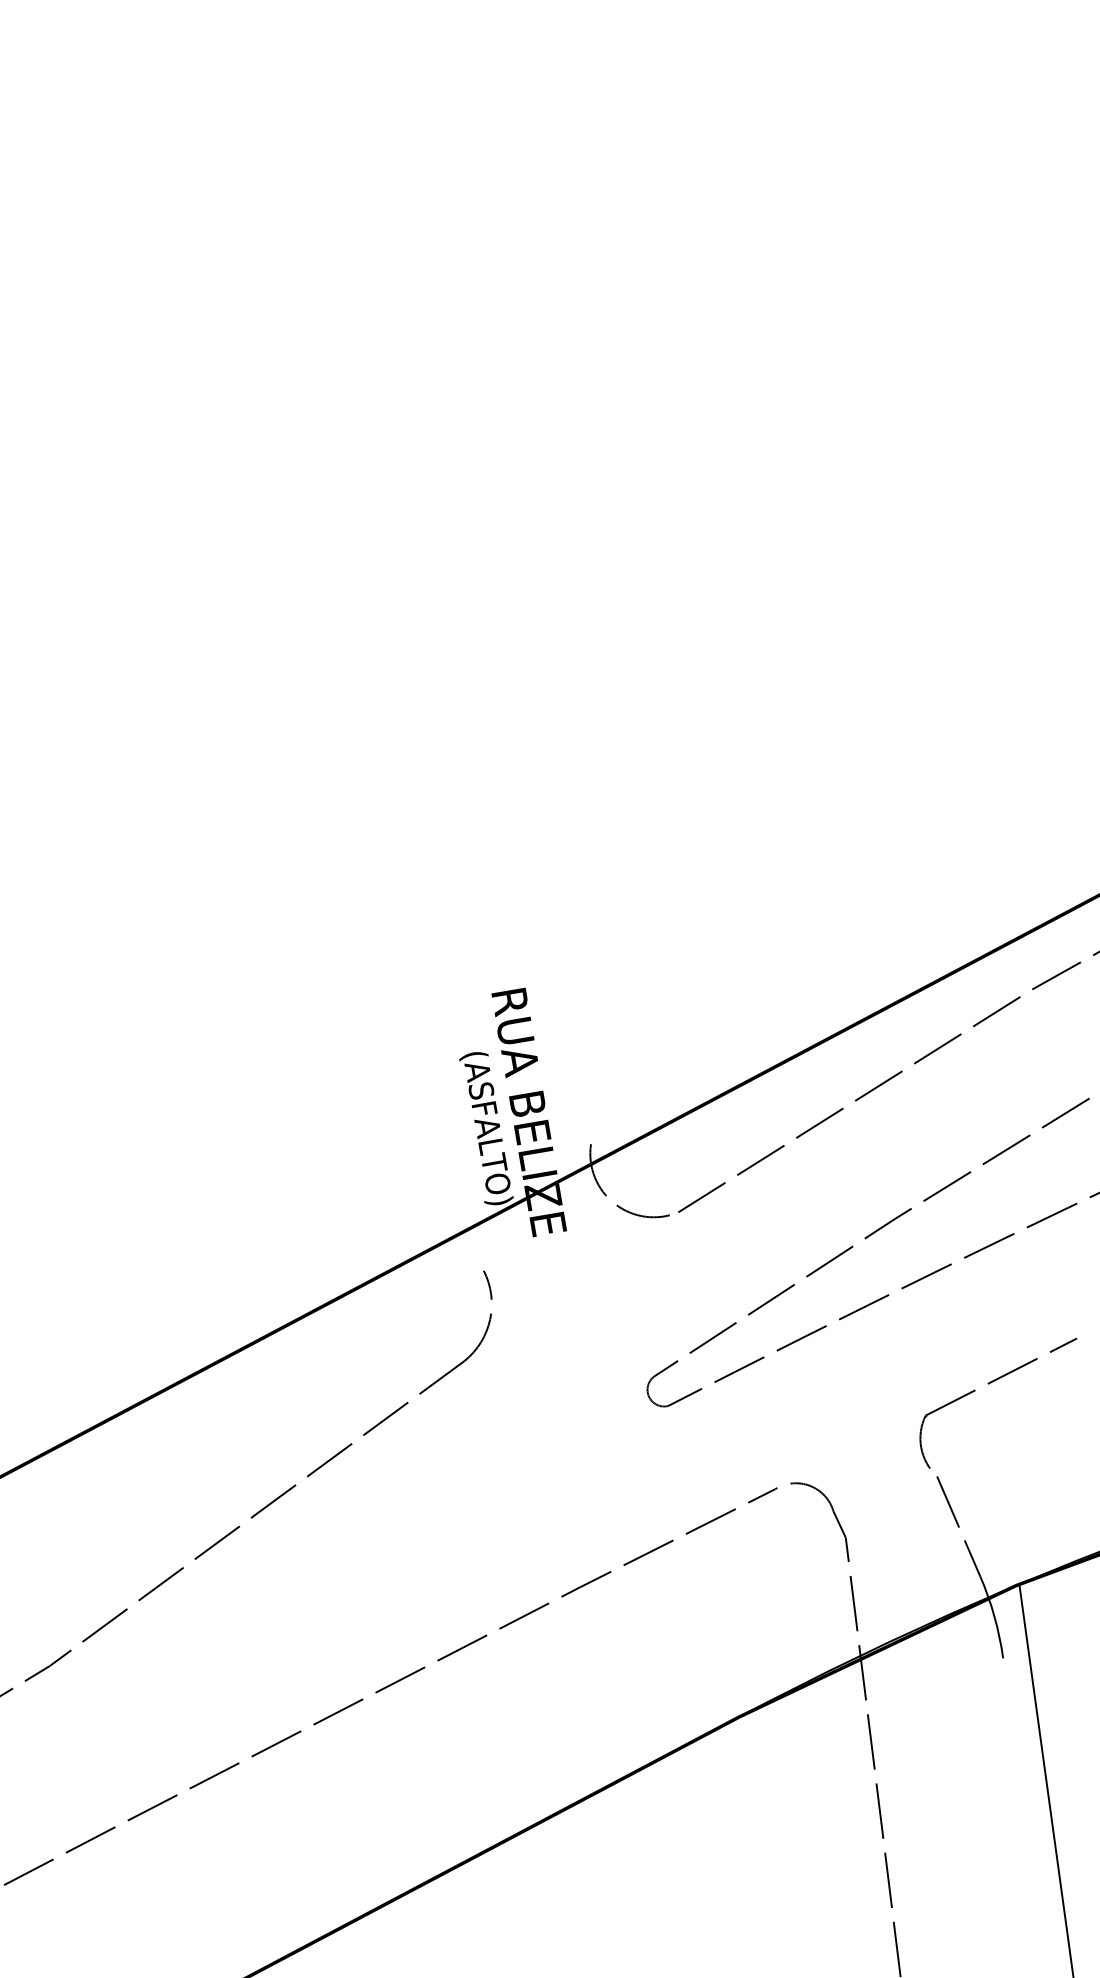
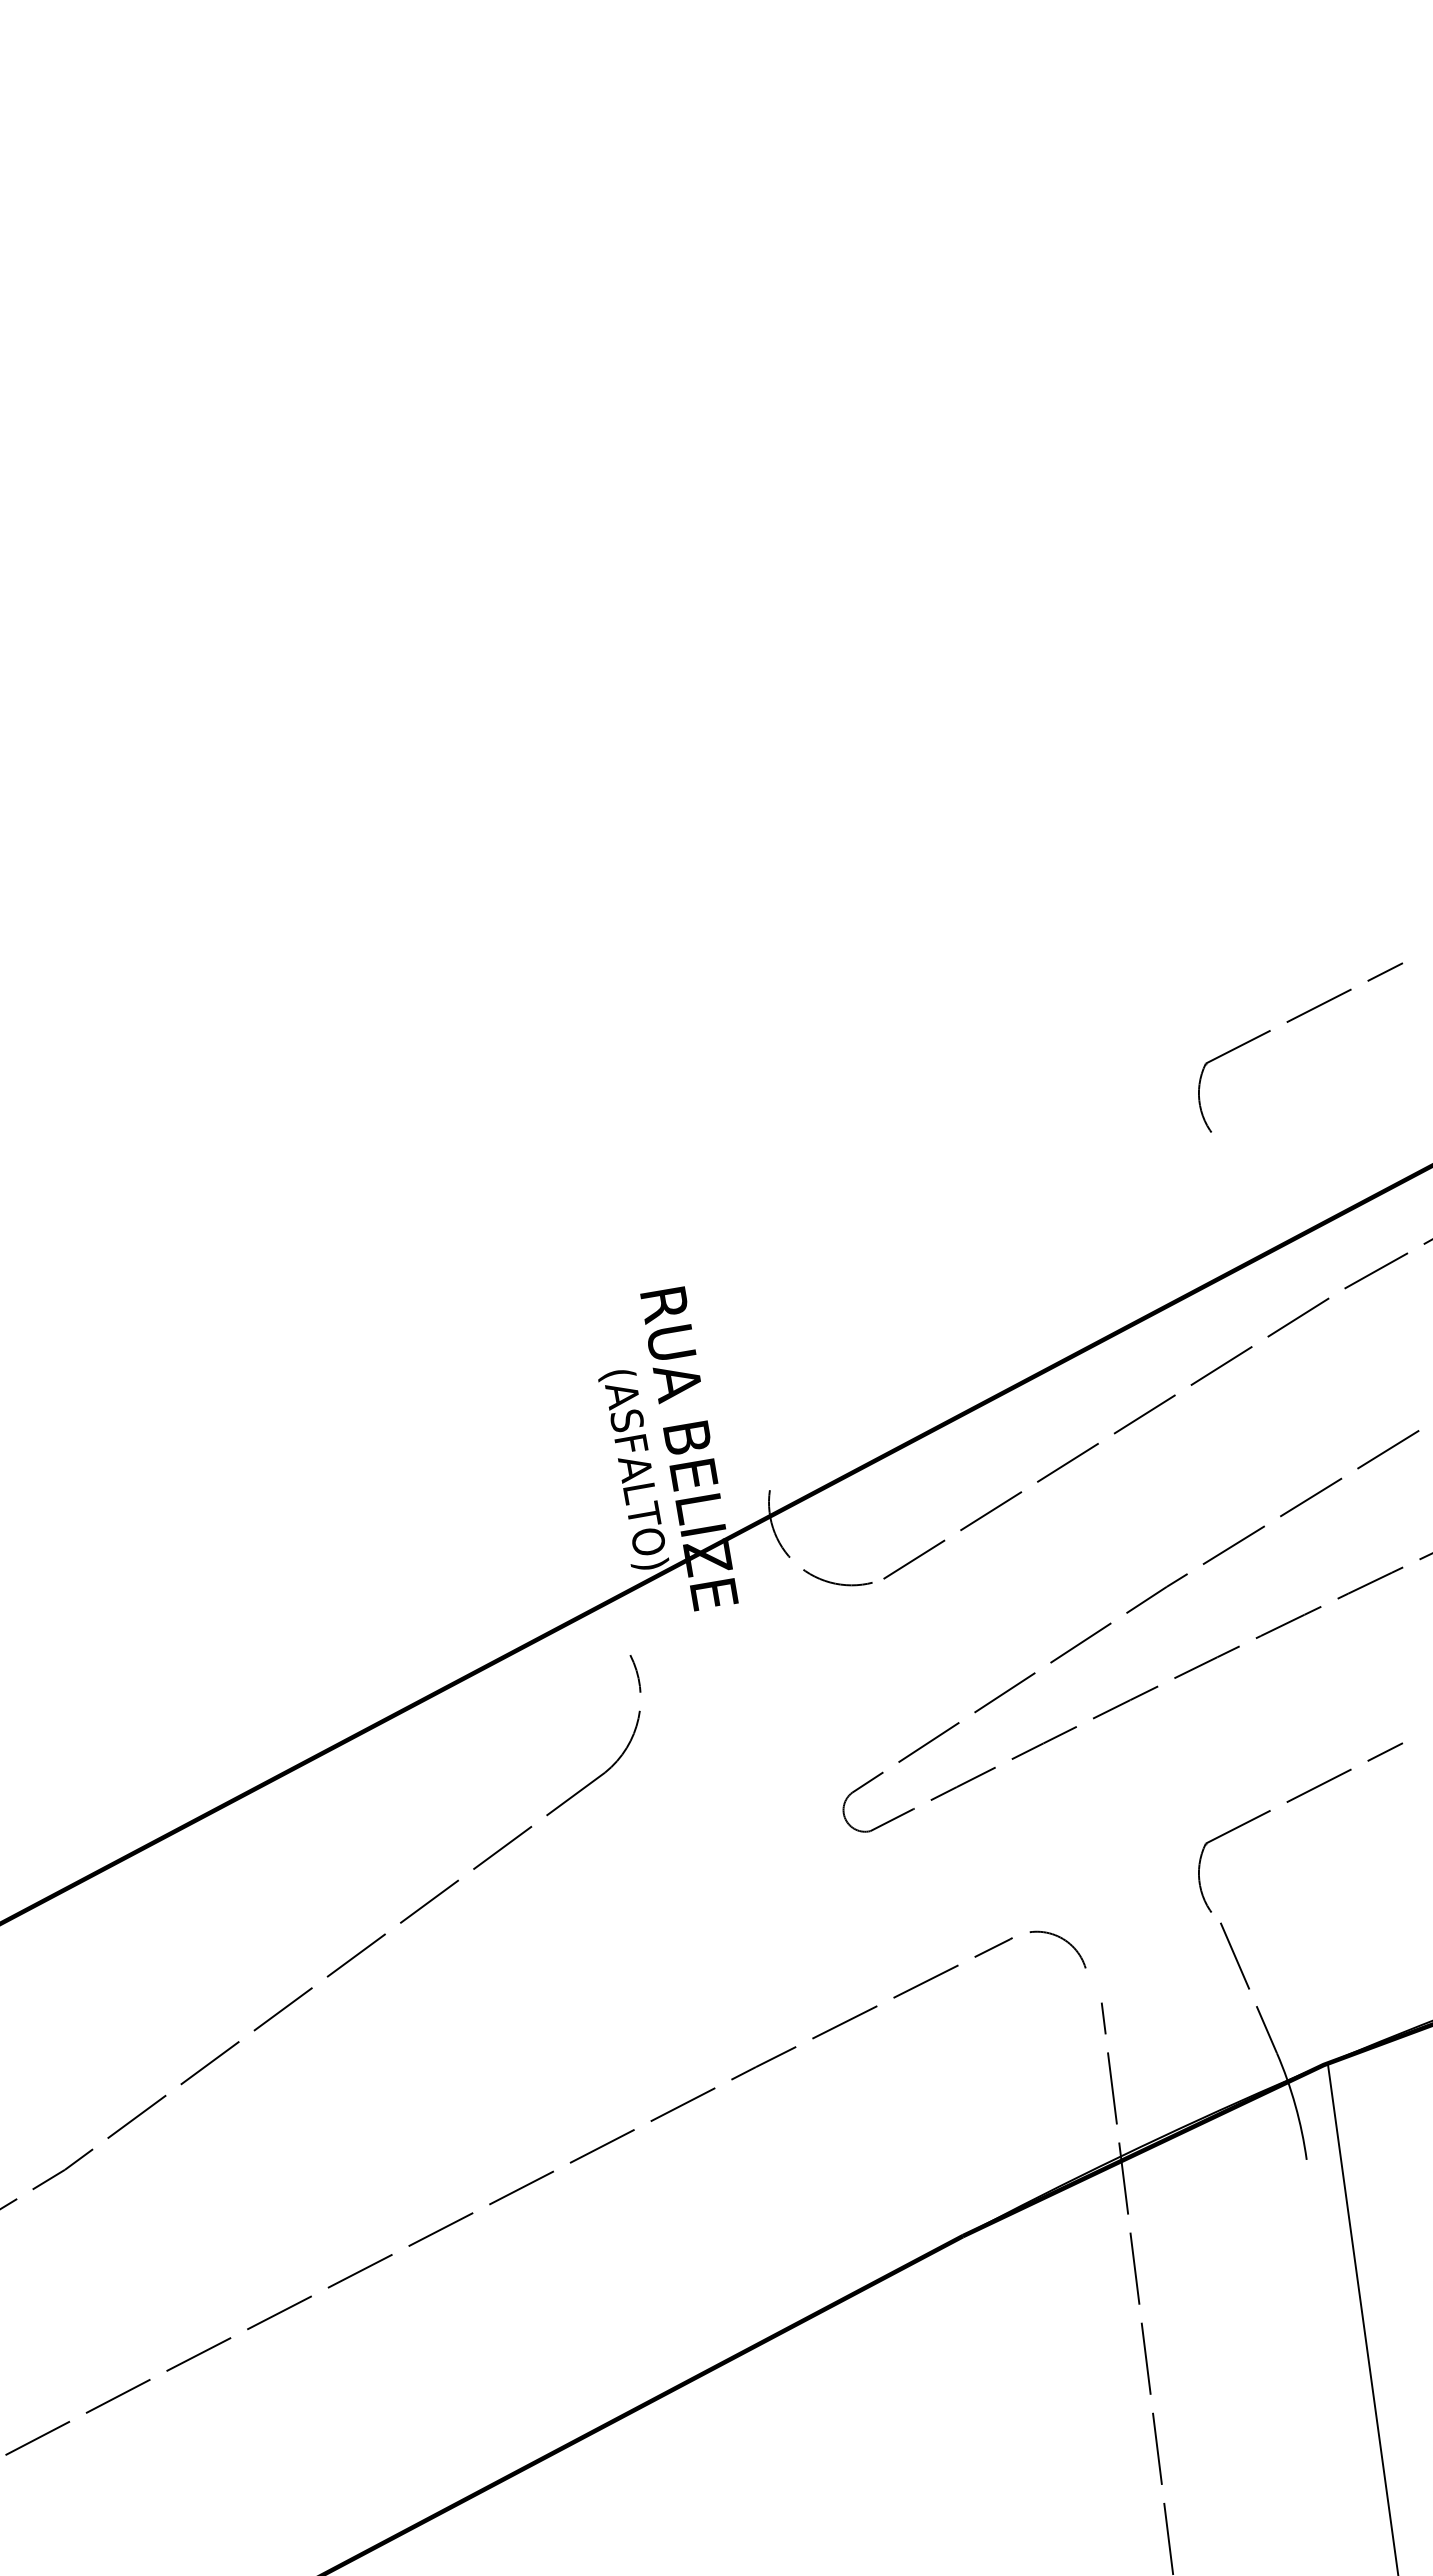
part: (989, 785) -> (1288, 1022), added
line: (839, 1524) -> (1093, 1985), removed

